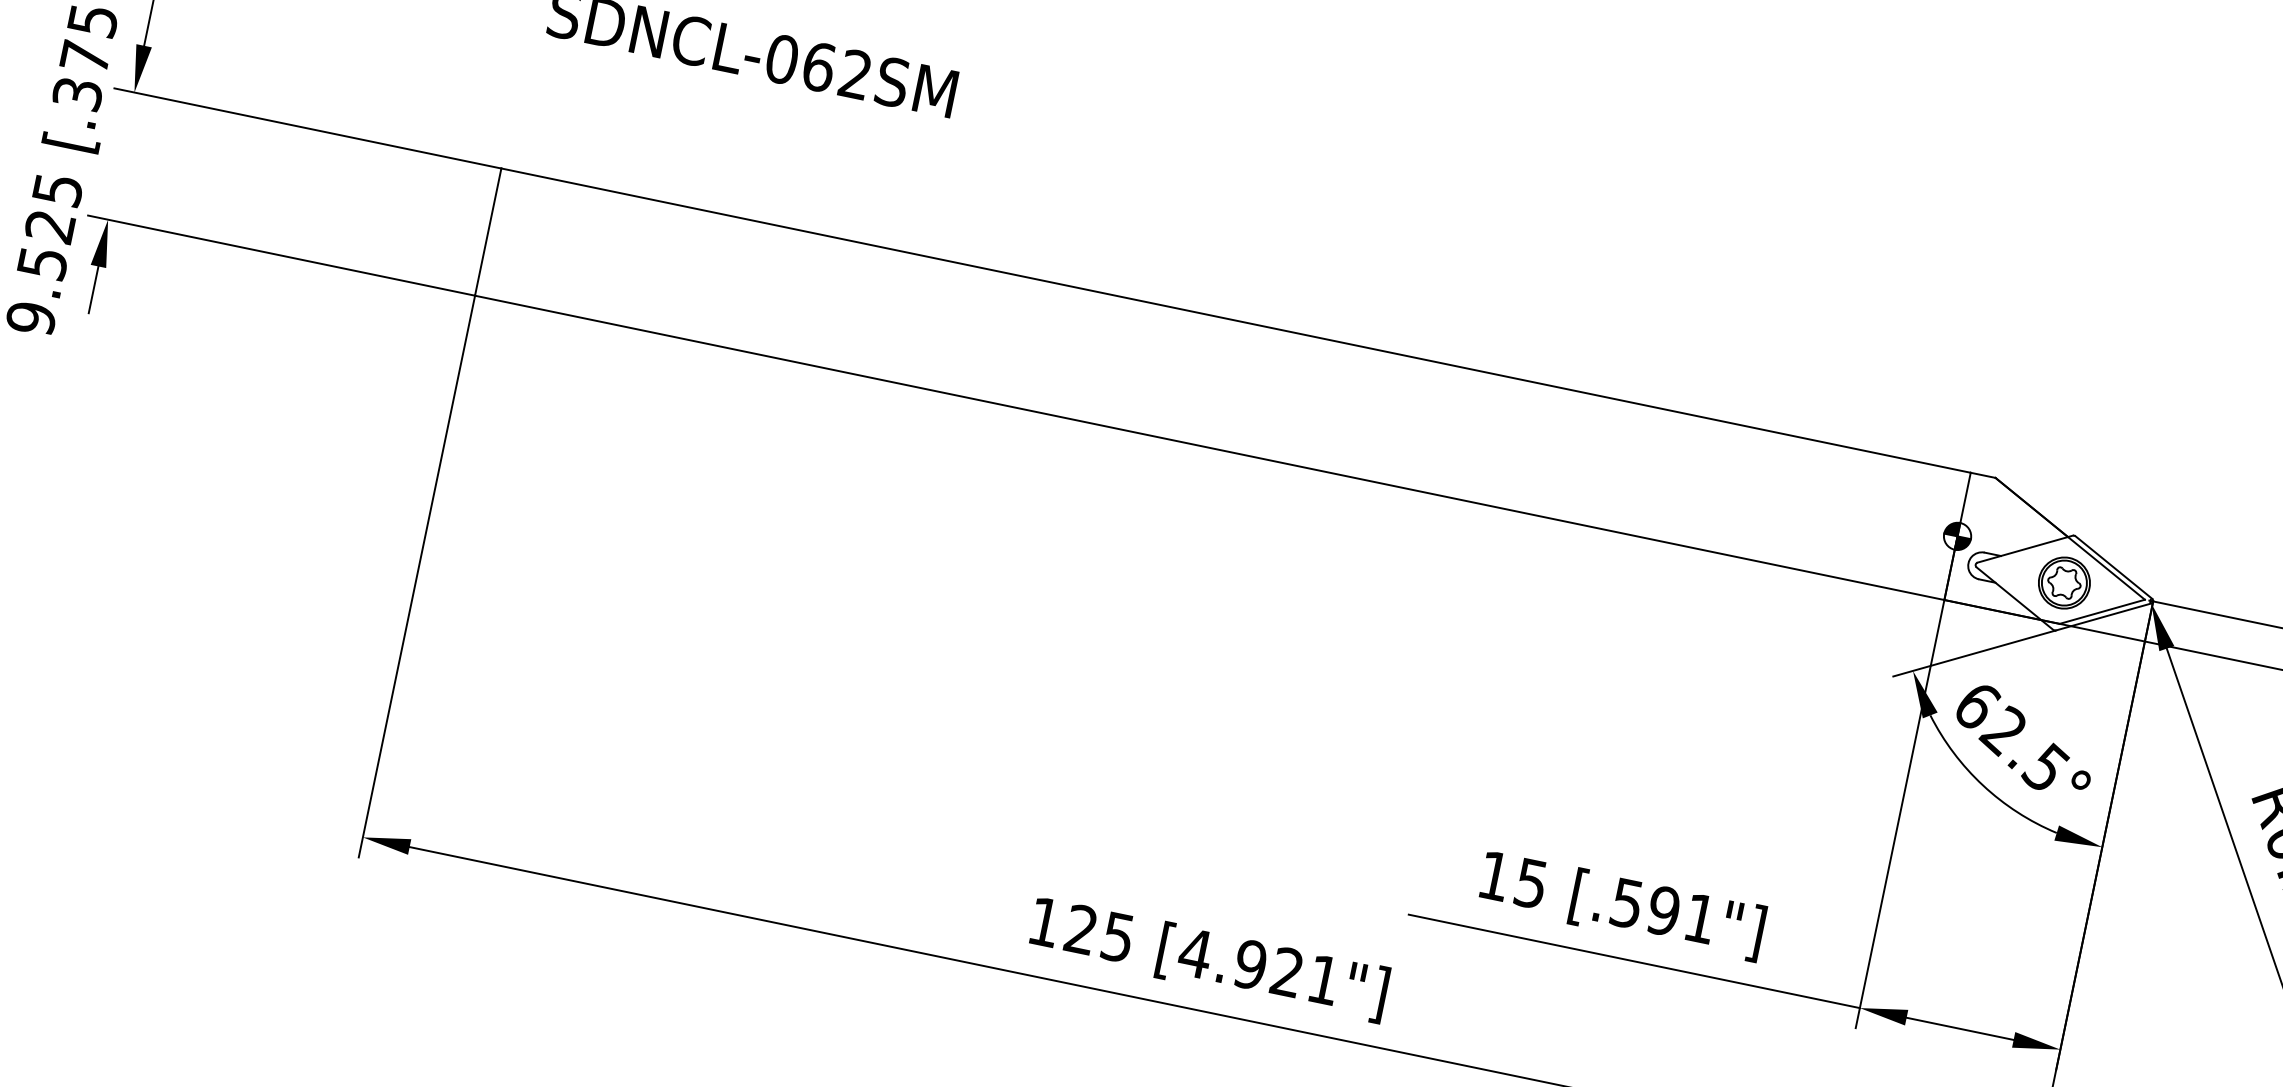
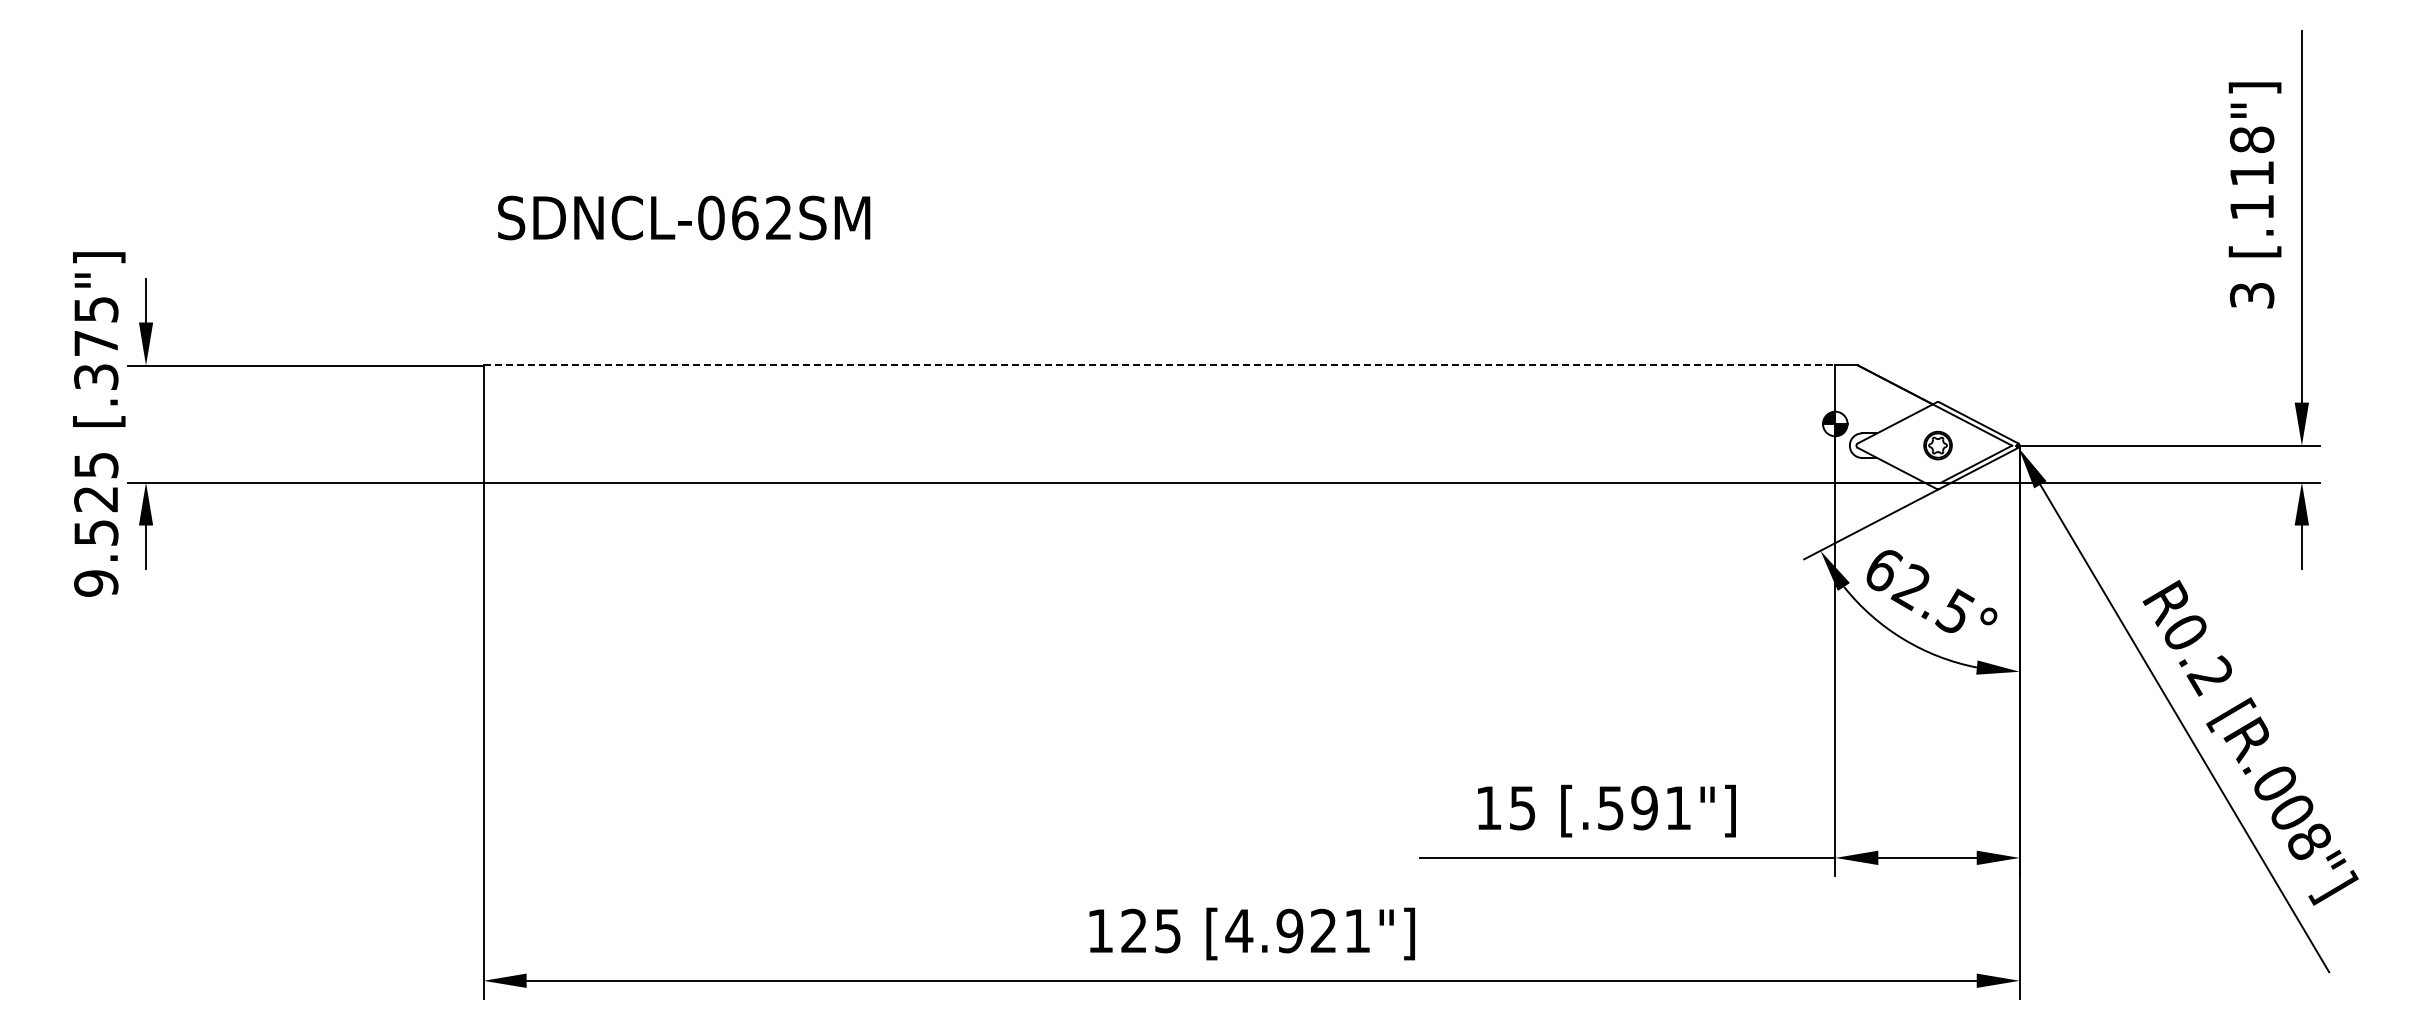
line: (1236, 320) -> (1159, 365), solid -> dashed
part: (2063, 582) -> (1937, 445), size x0.6

